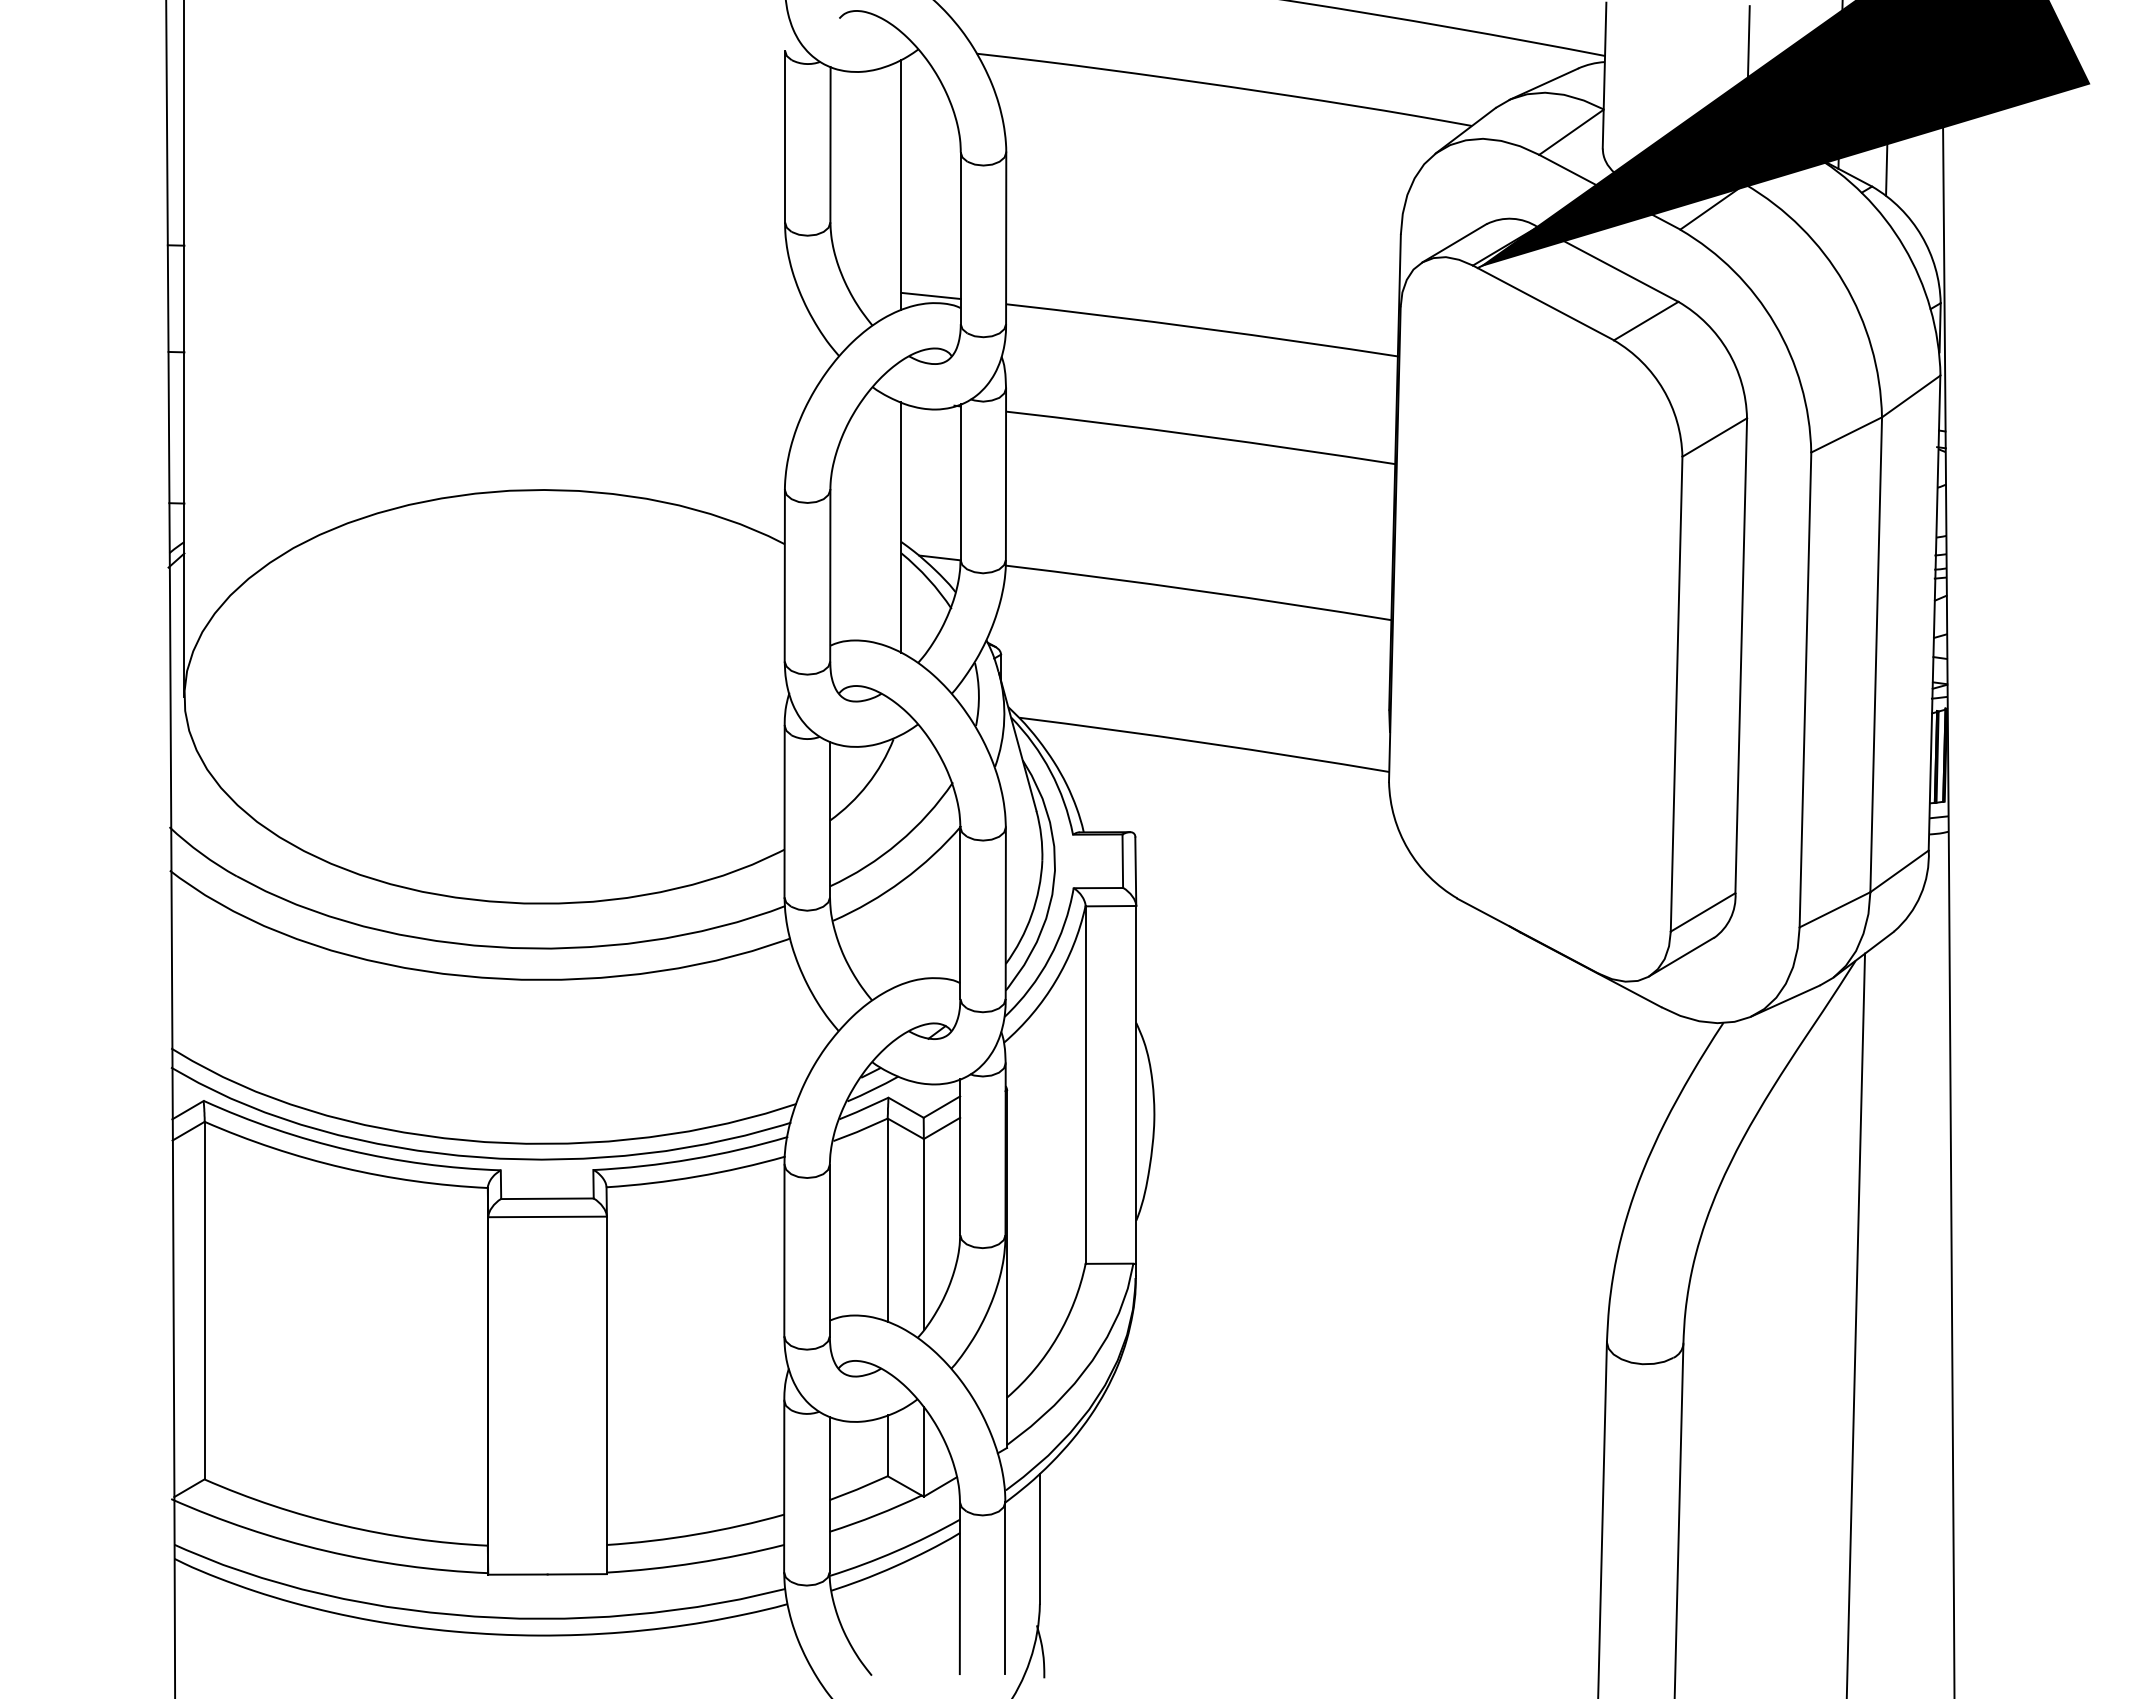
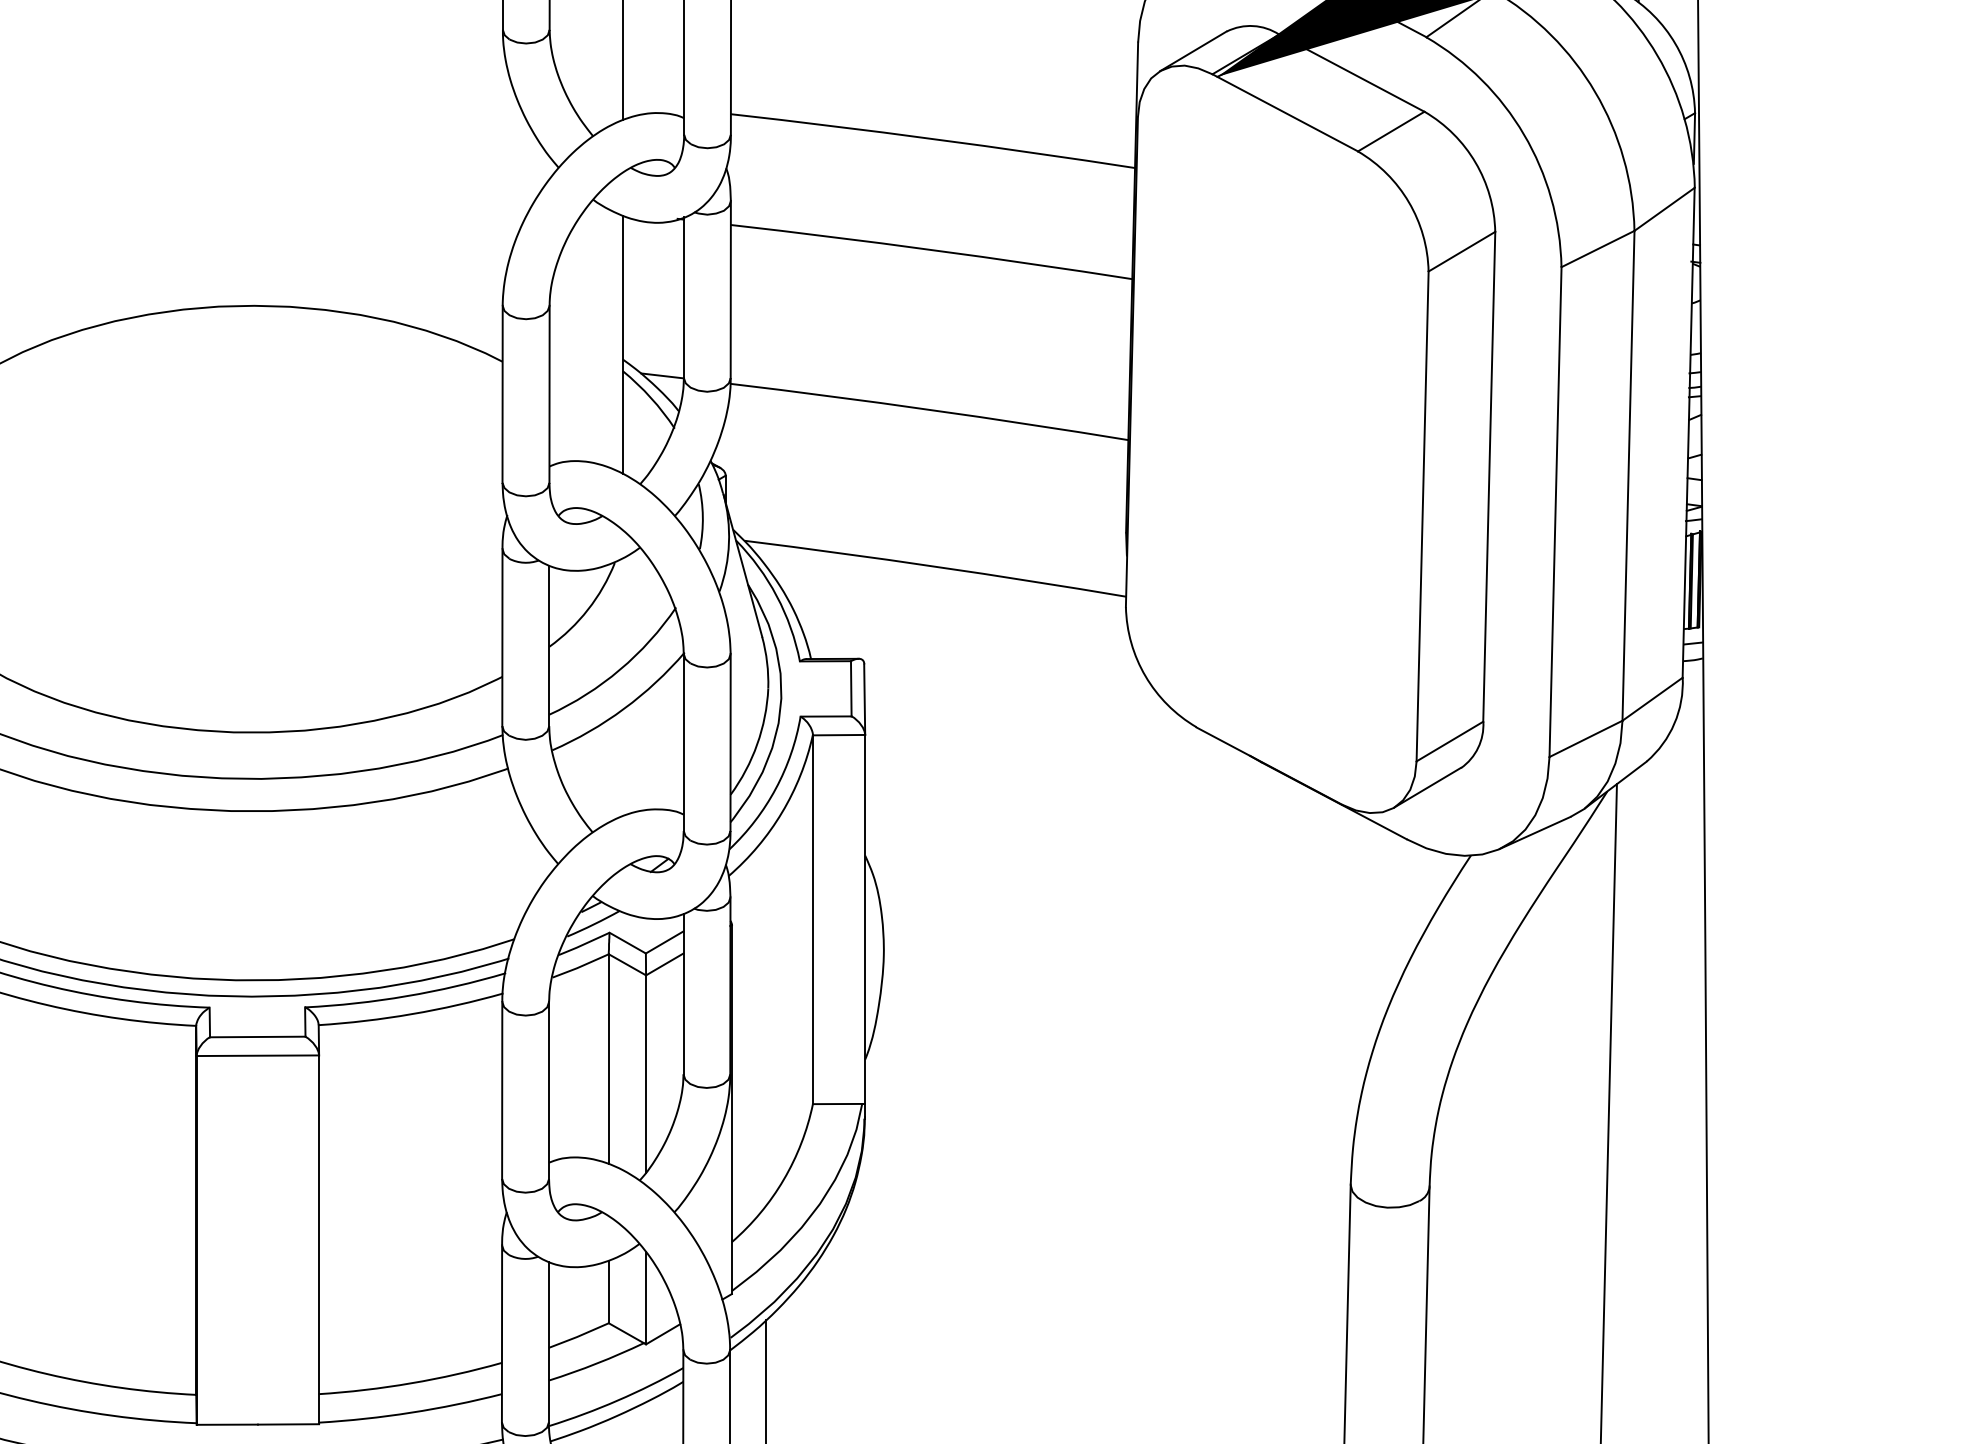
line: (930, 295) -> (652, 105), removed

